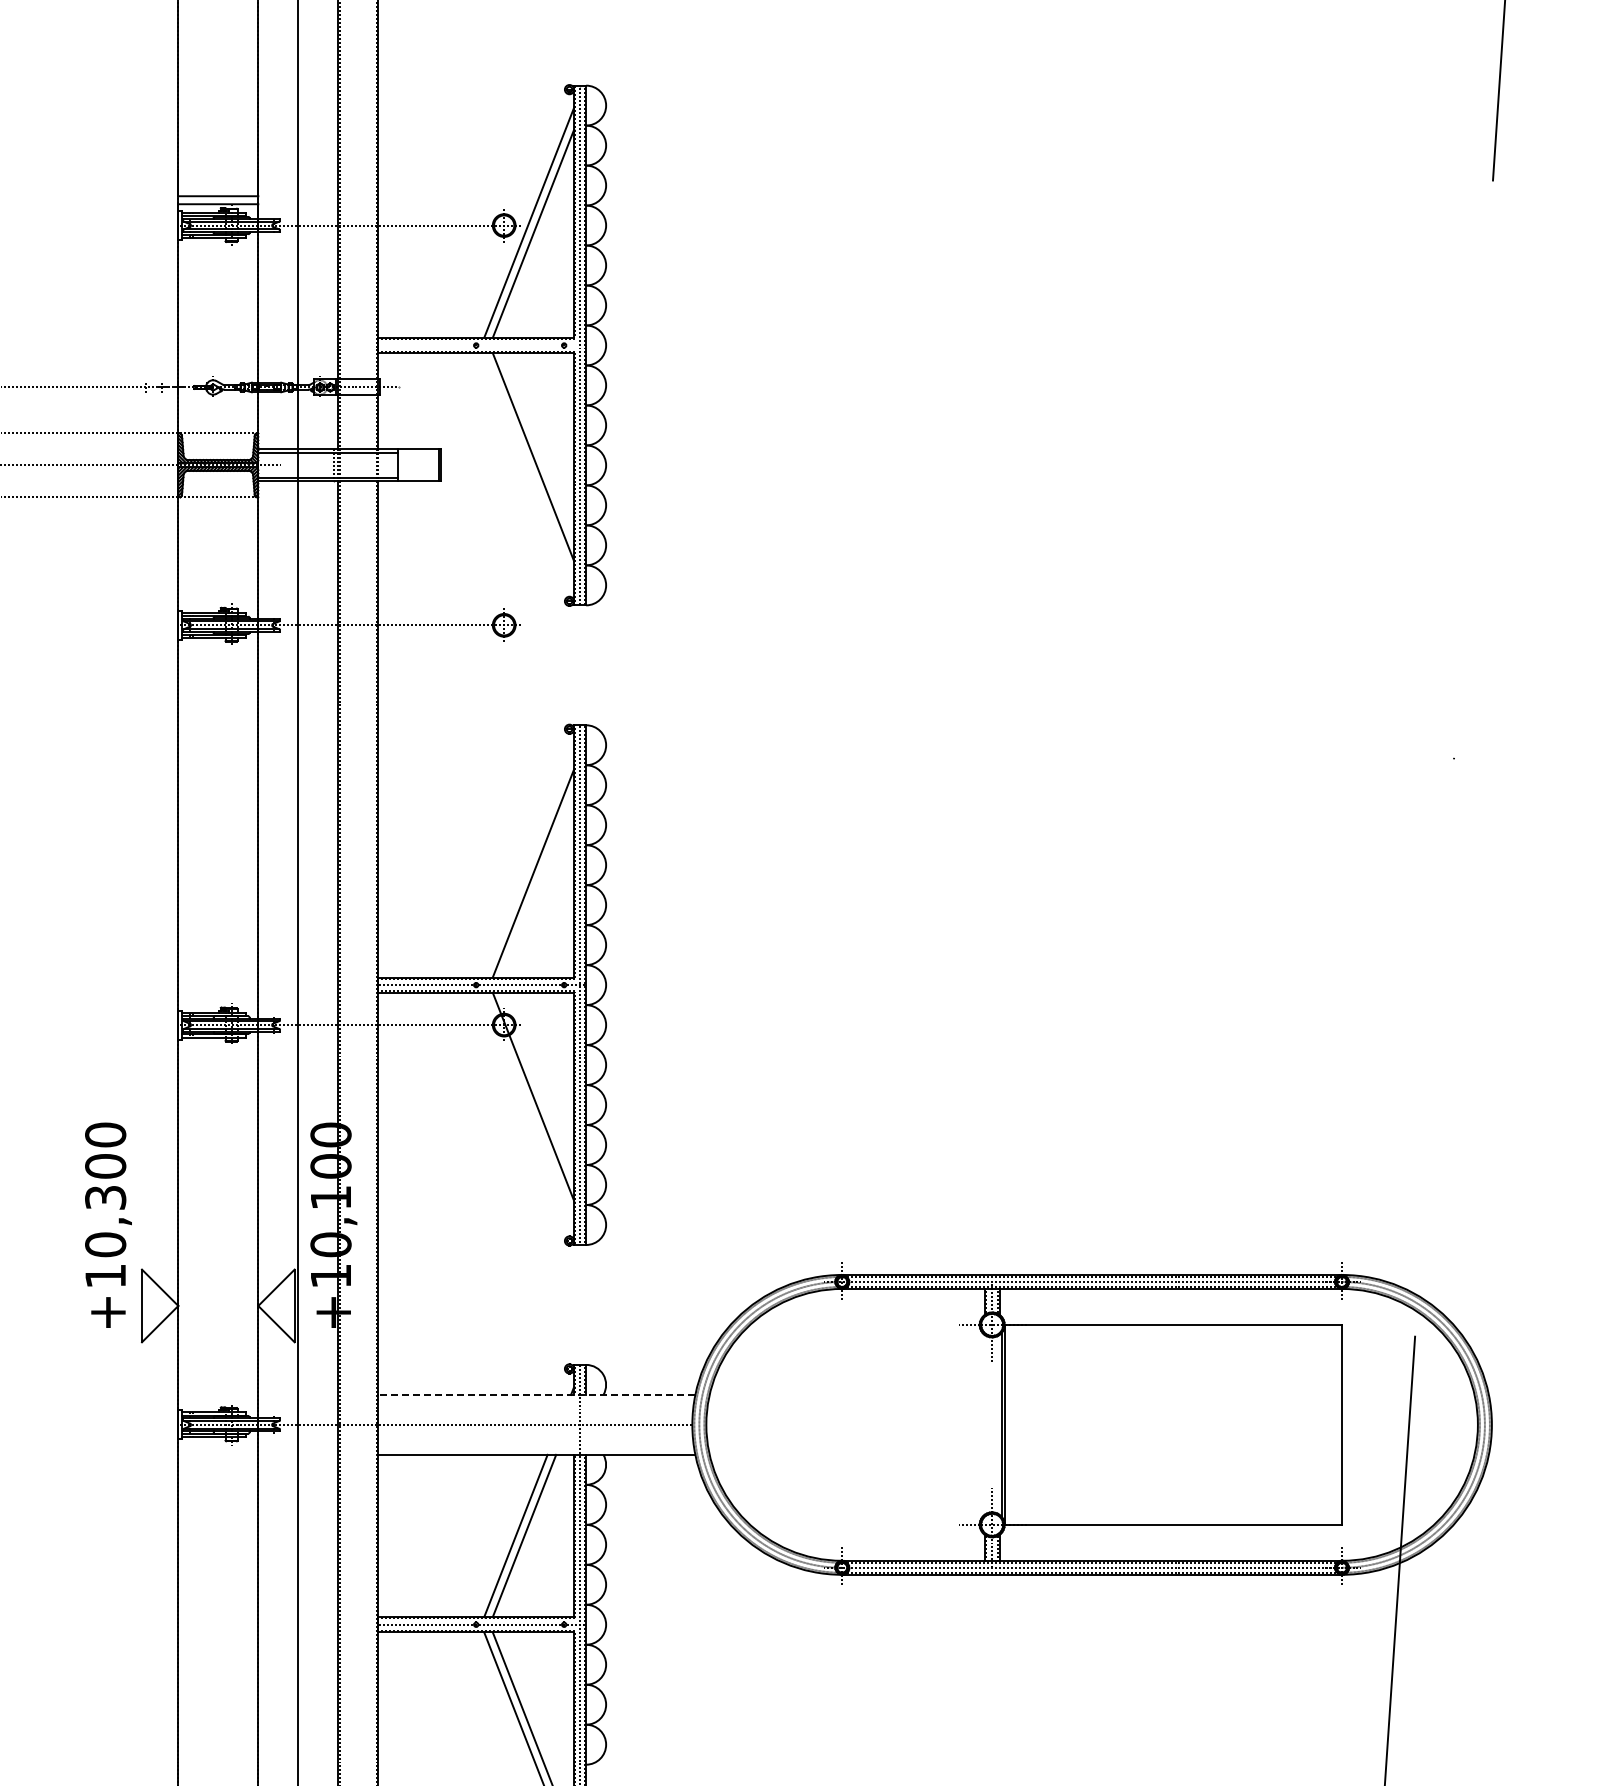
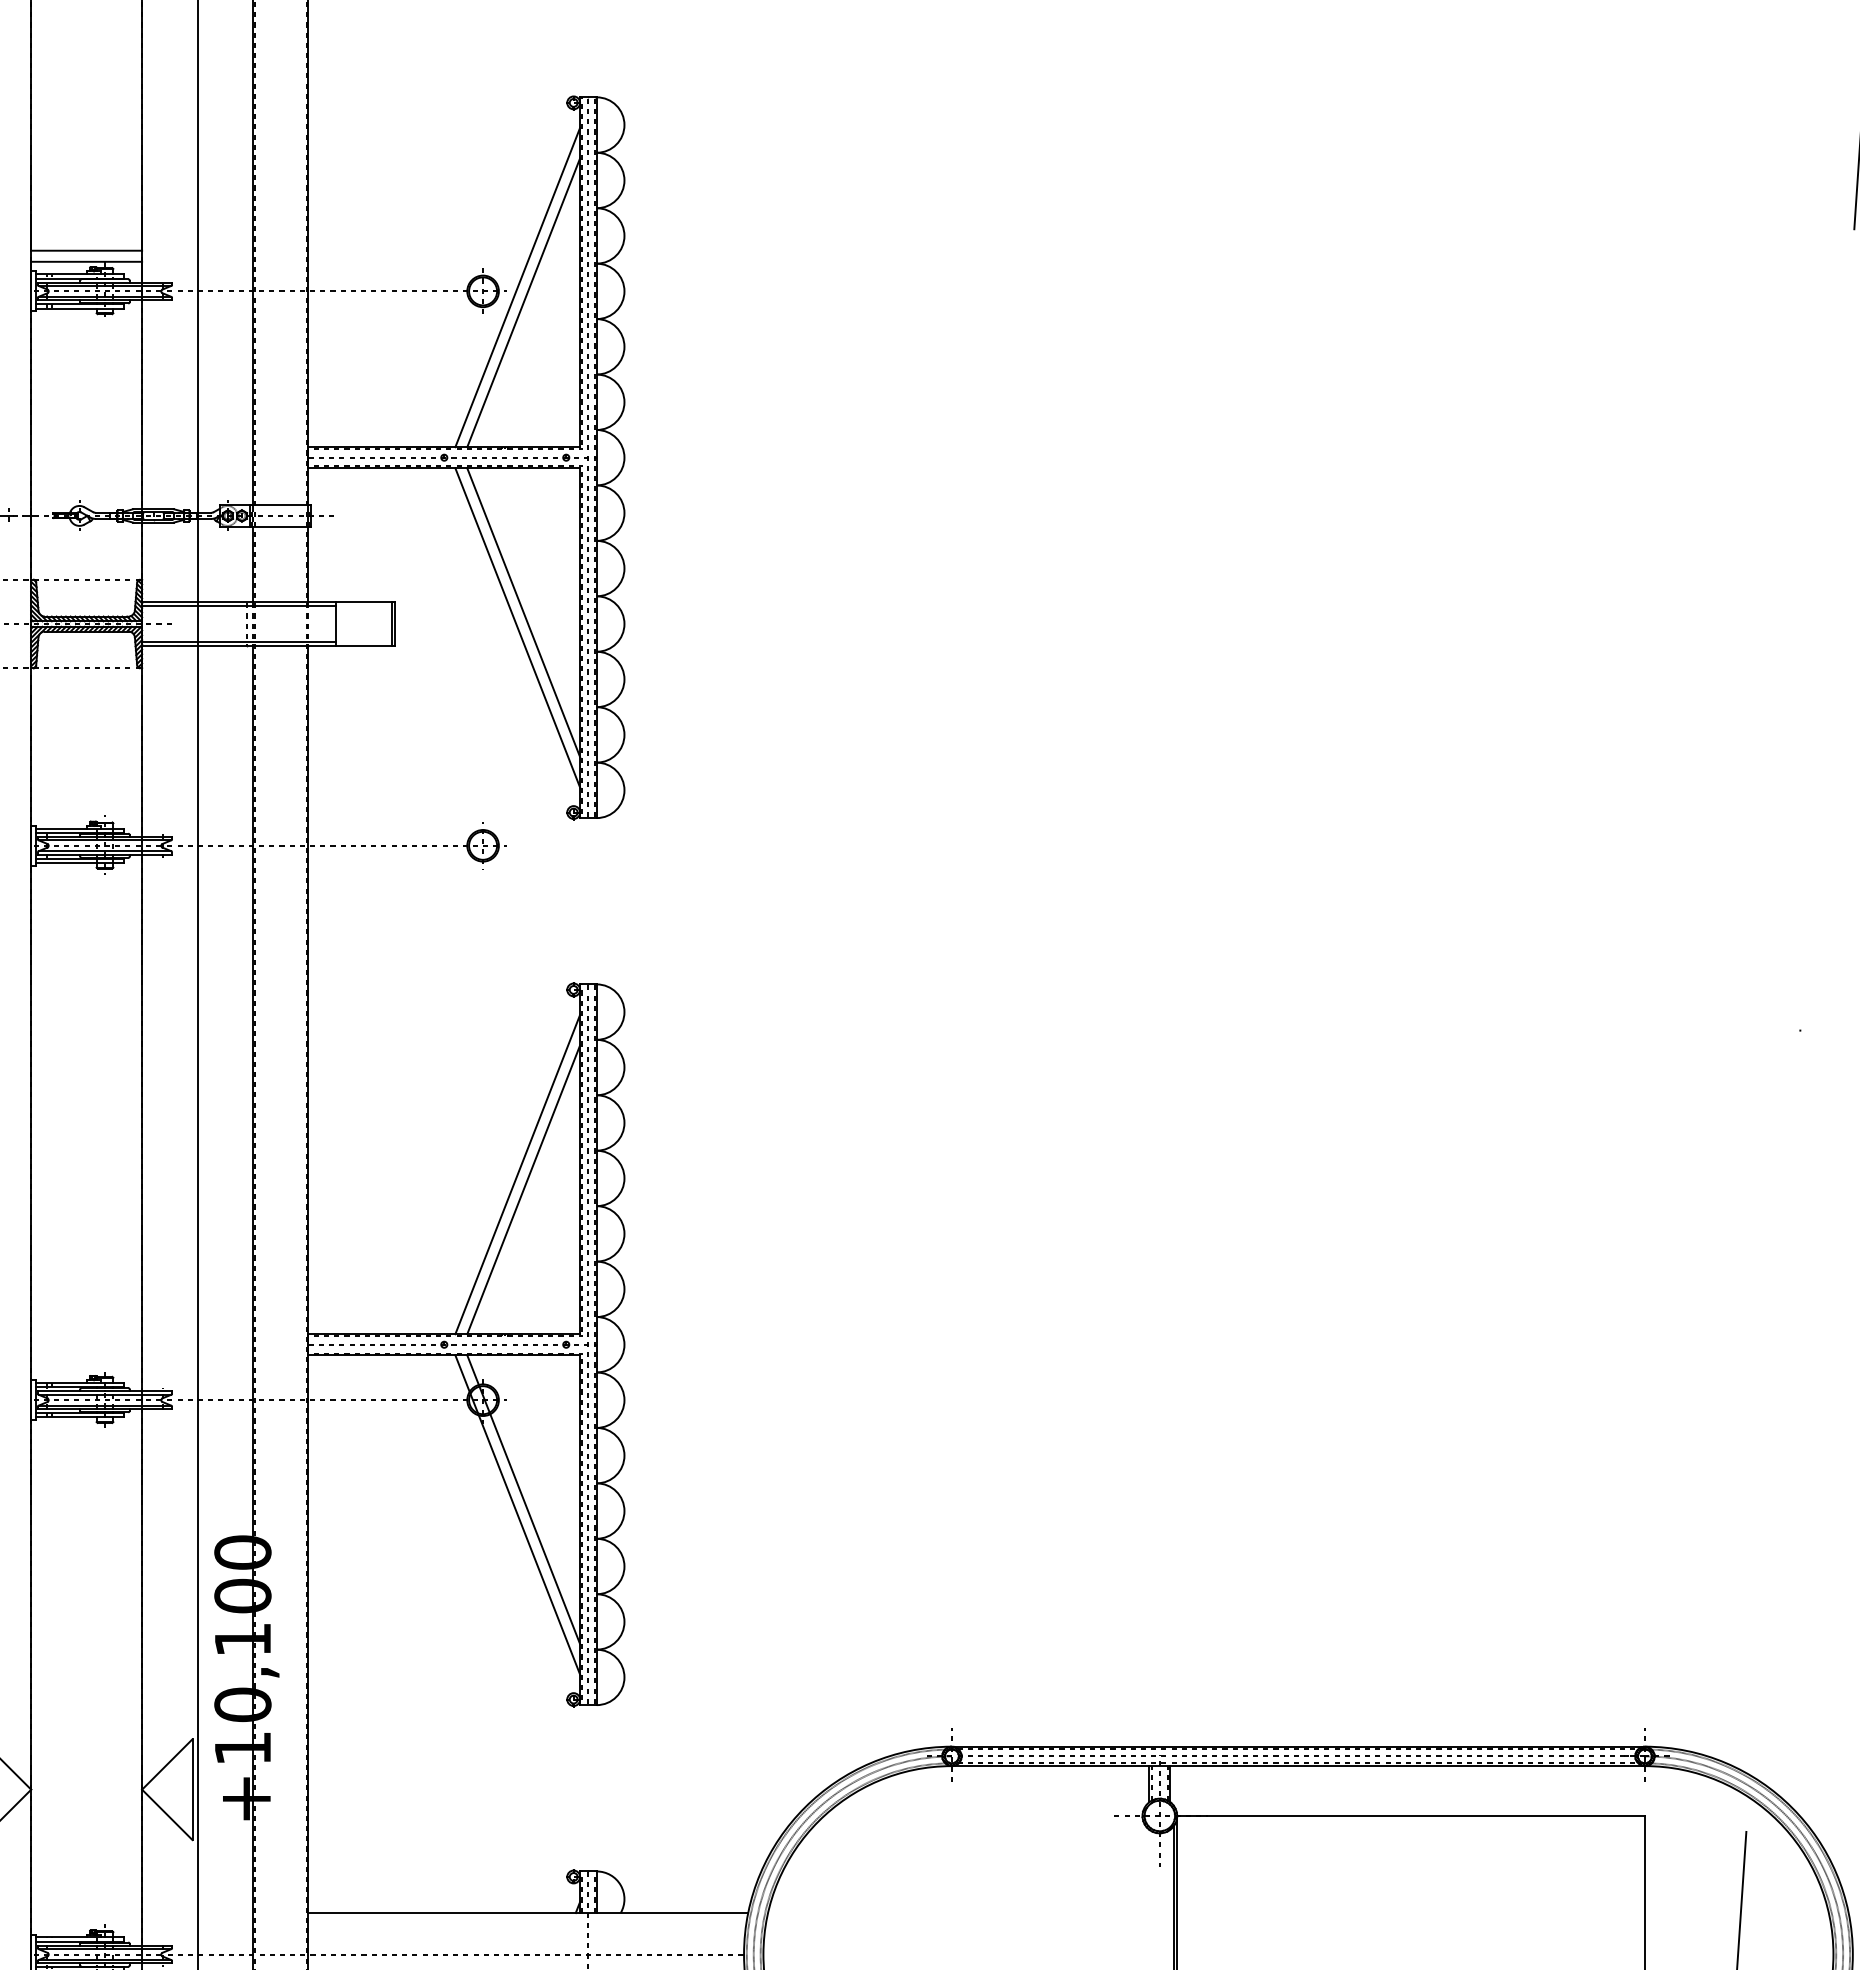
line: (482, 345) -> (452, 457), added
line: (529, 468) -> (518, 628), added
line: (529, 862) -> (518, 1174), added
line: (529, 1107) -> (518, 1514), added
line: (536, 1394) -> (527, 1912), dashed -> solid

